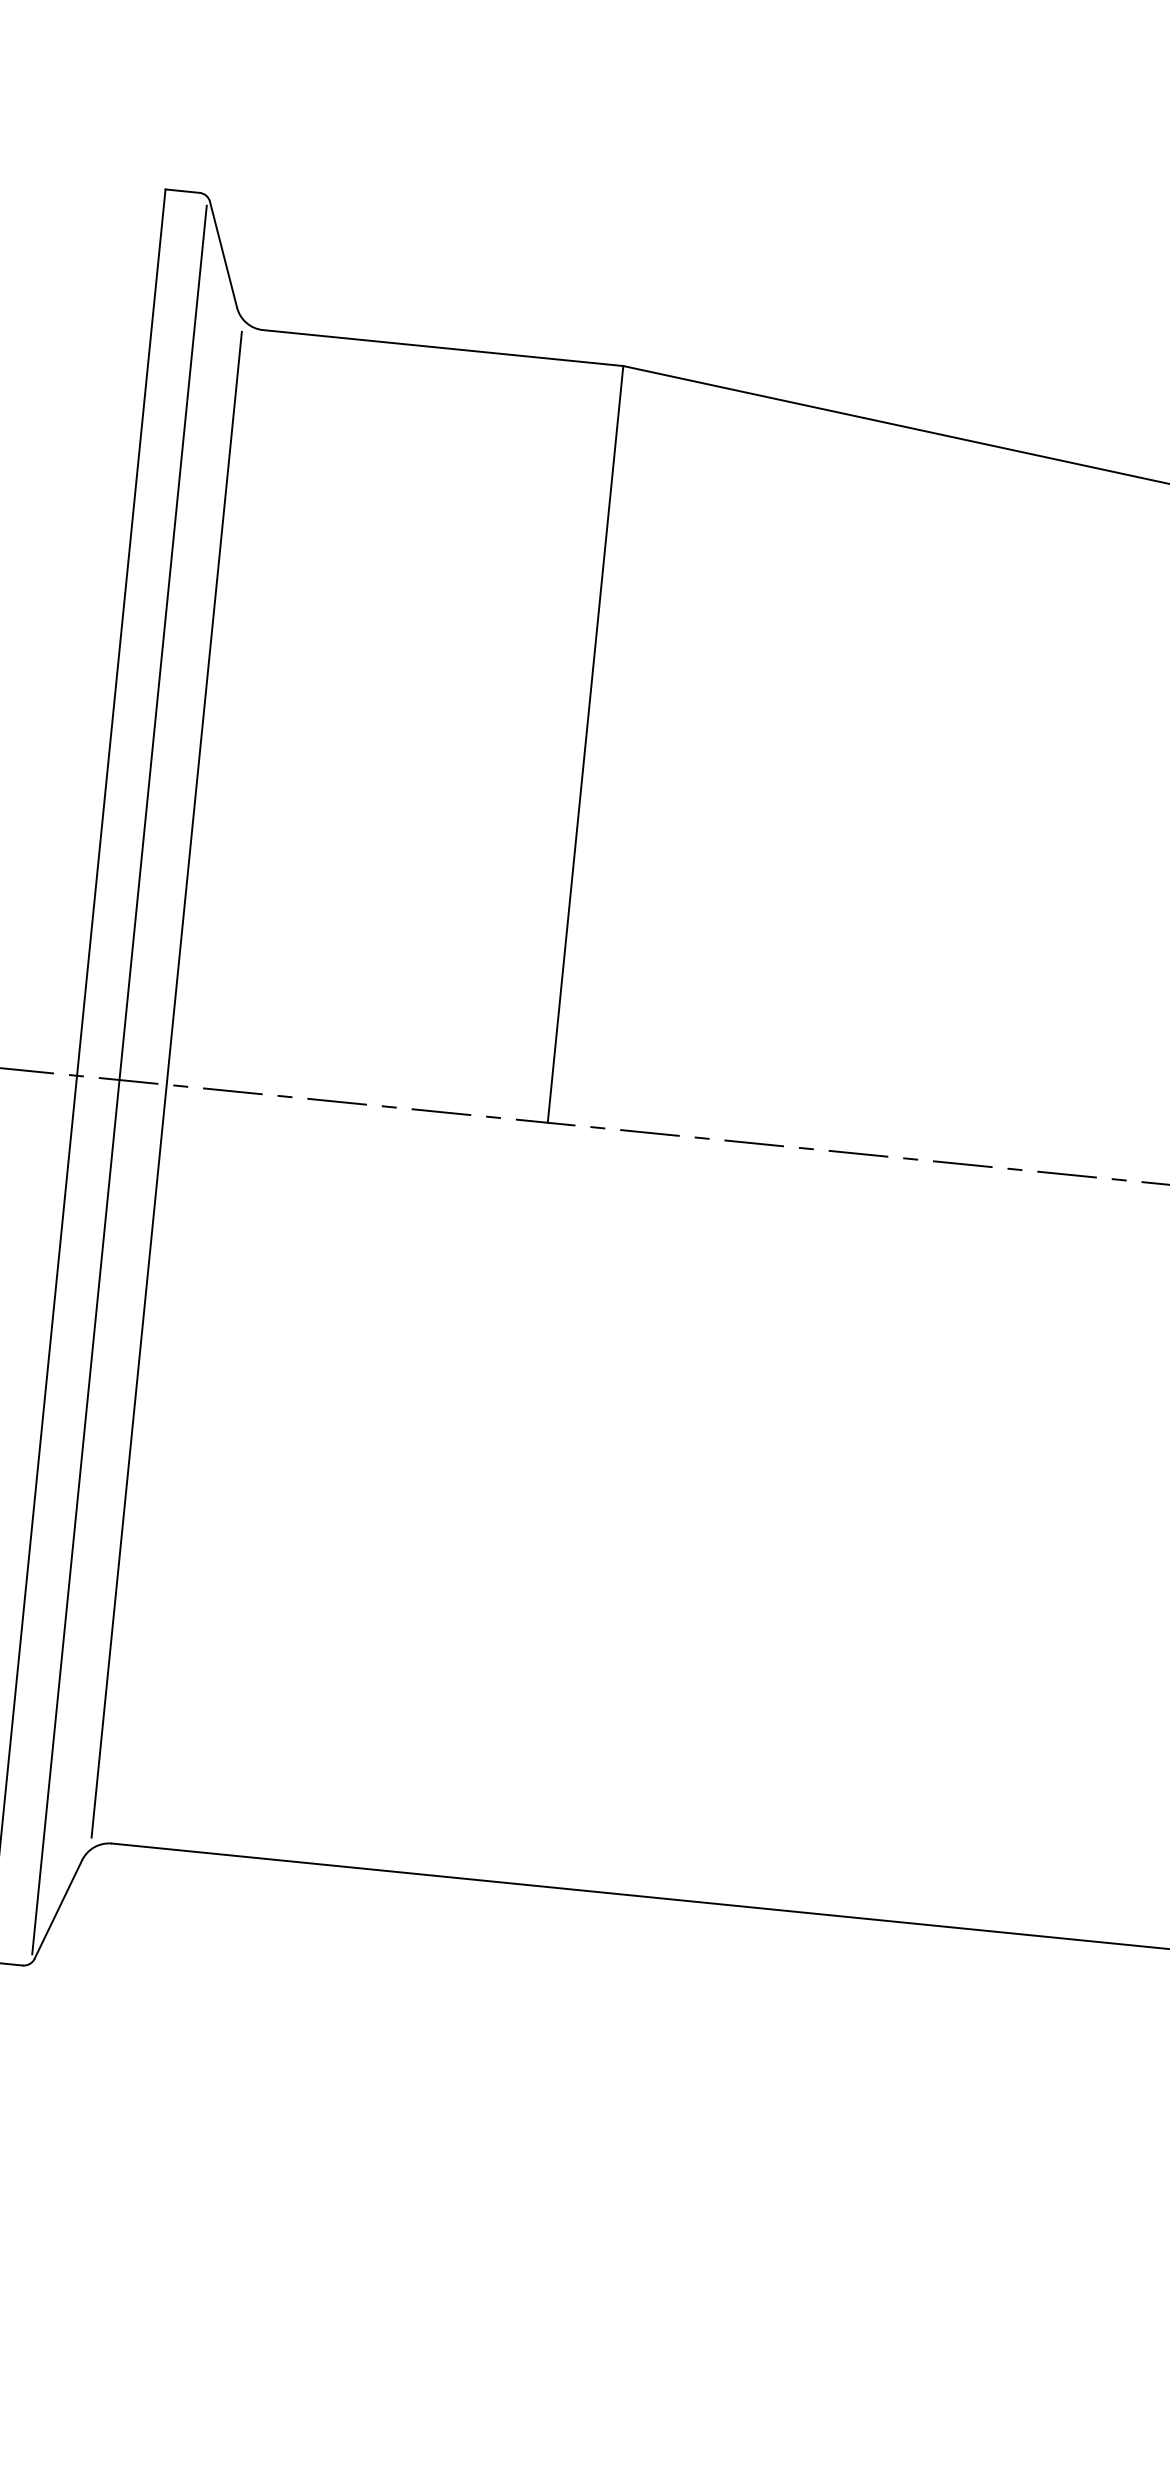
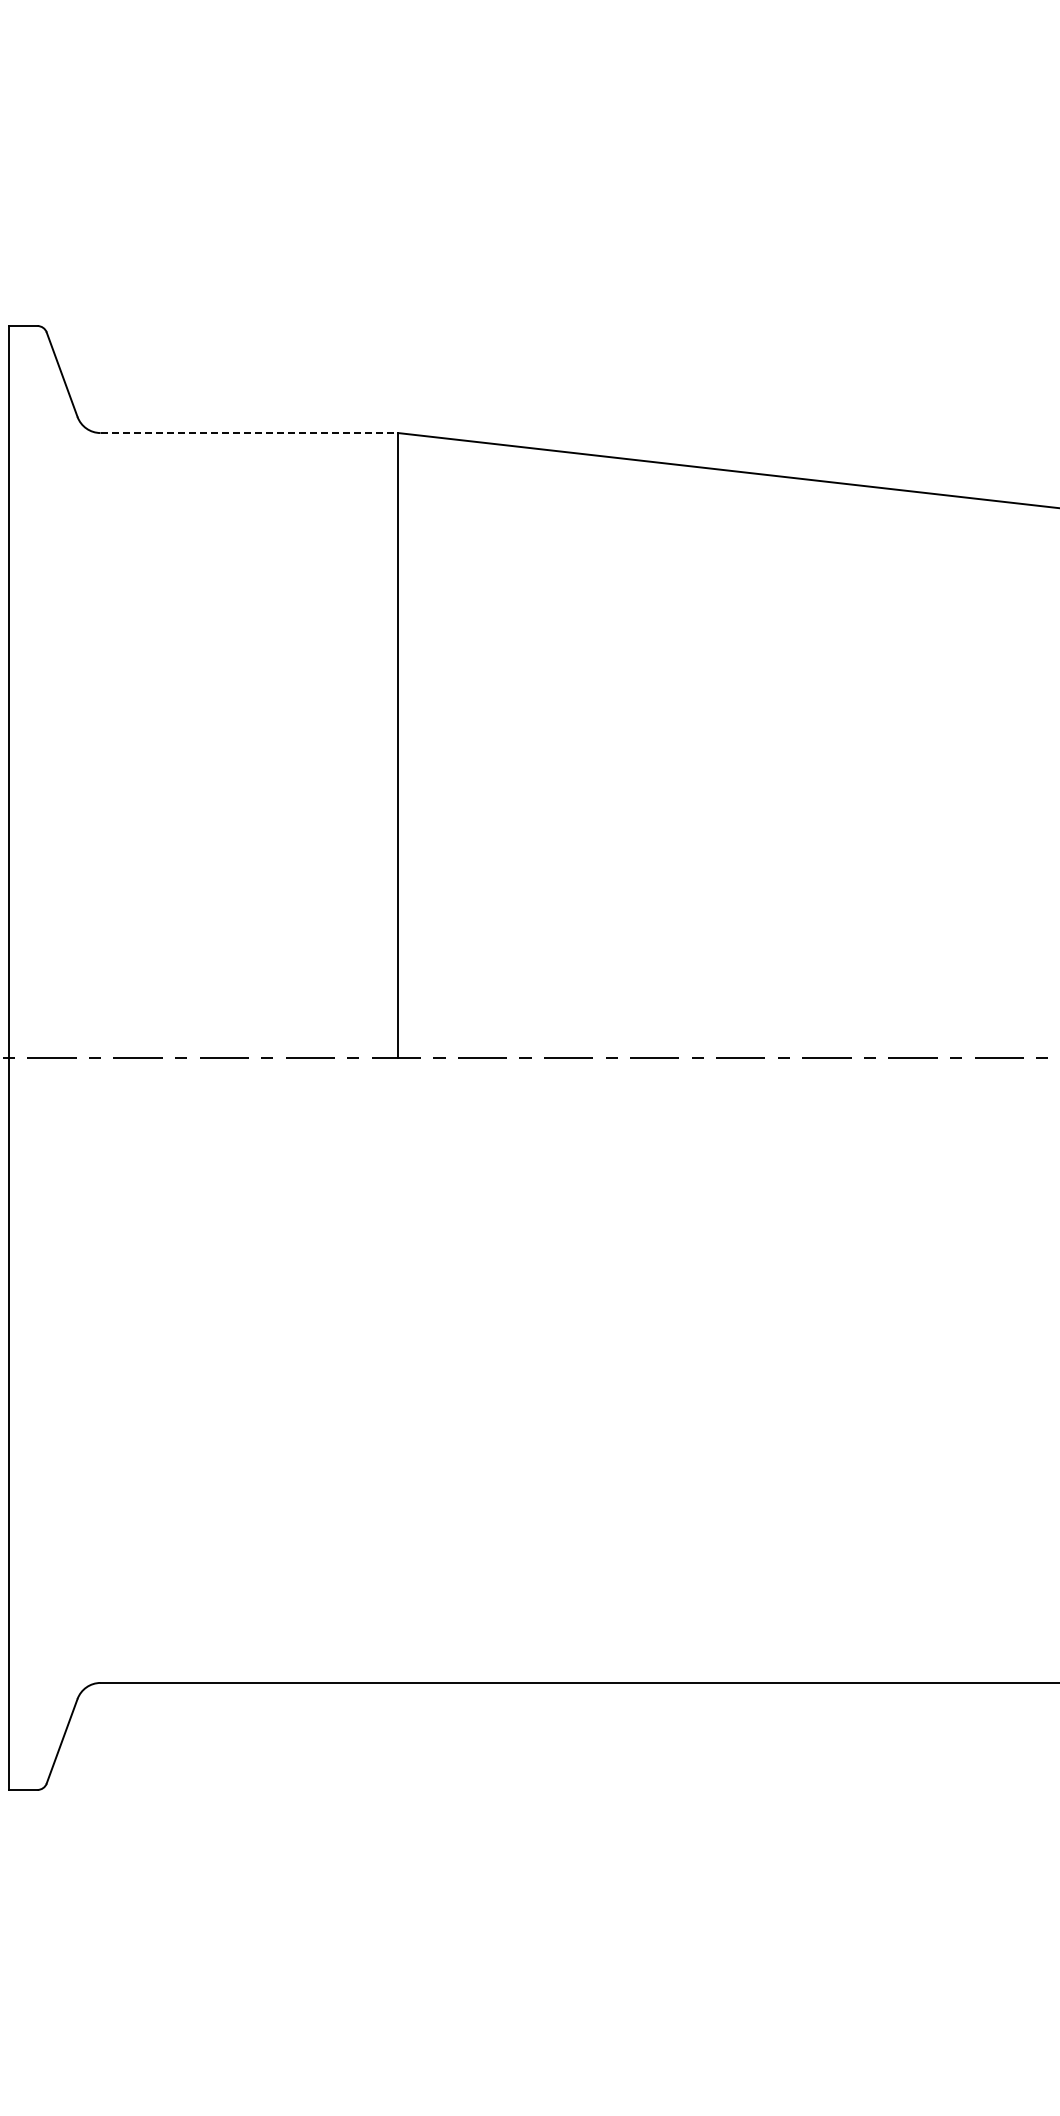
line: (443, 348) -> (249, 433), solid -> dashed
line: (119, 1079) -> (44, 1057), removed
line: (166, 1084) -> (83, 1057), removed

